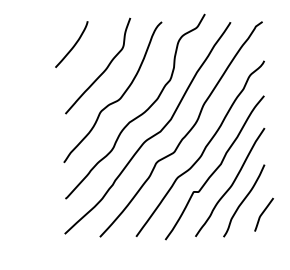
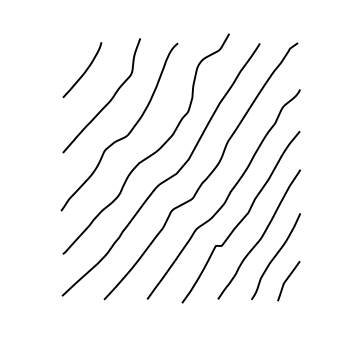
curve: (73, 45) -> (84, 71), moved
curve: (262, 214) -> (287, 280), moved

